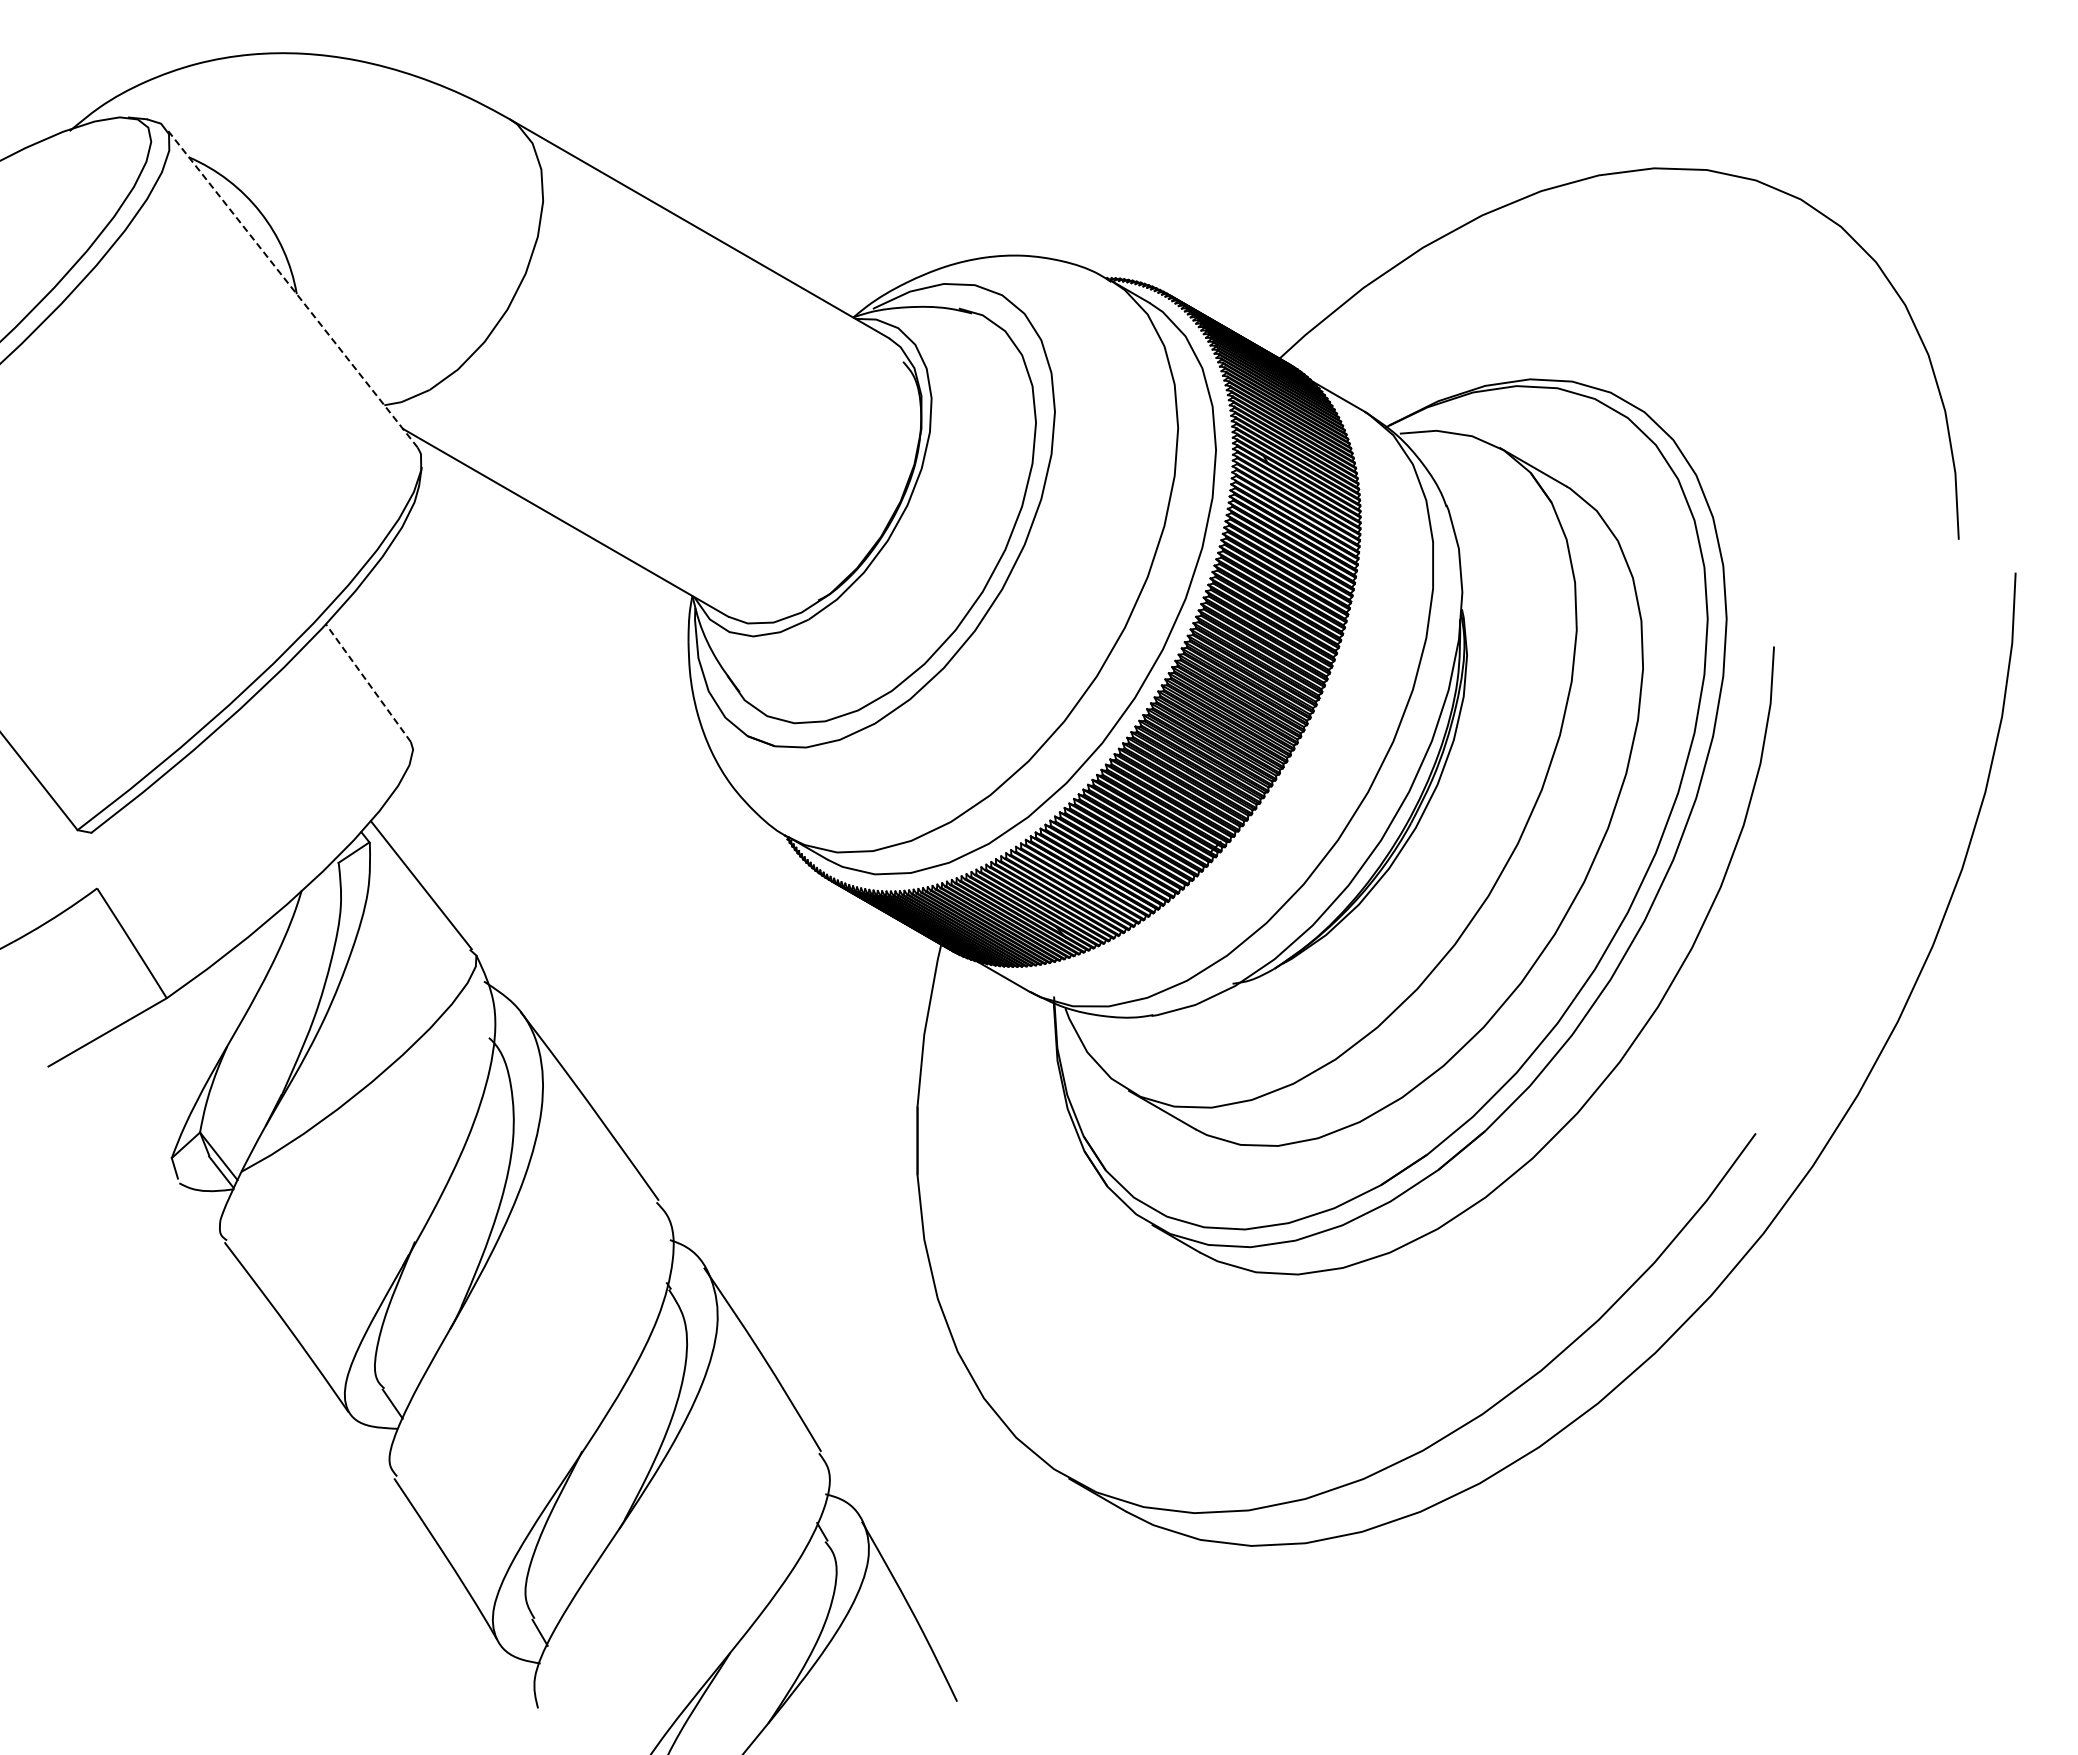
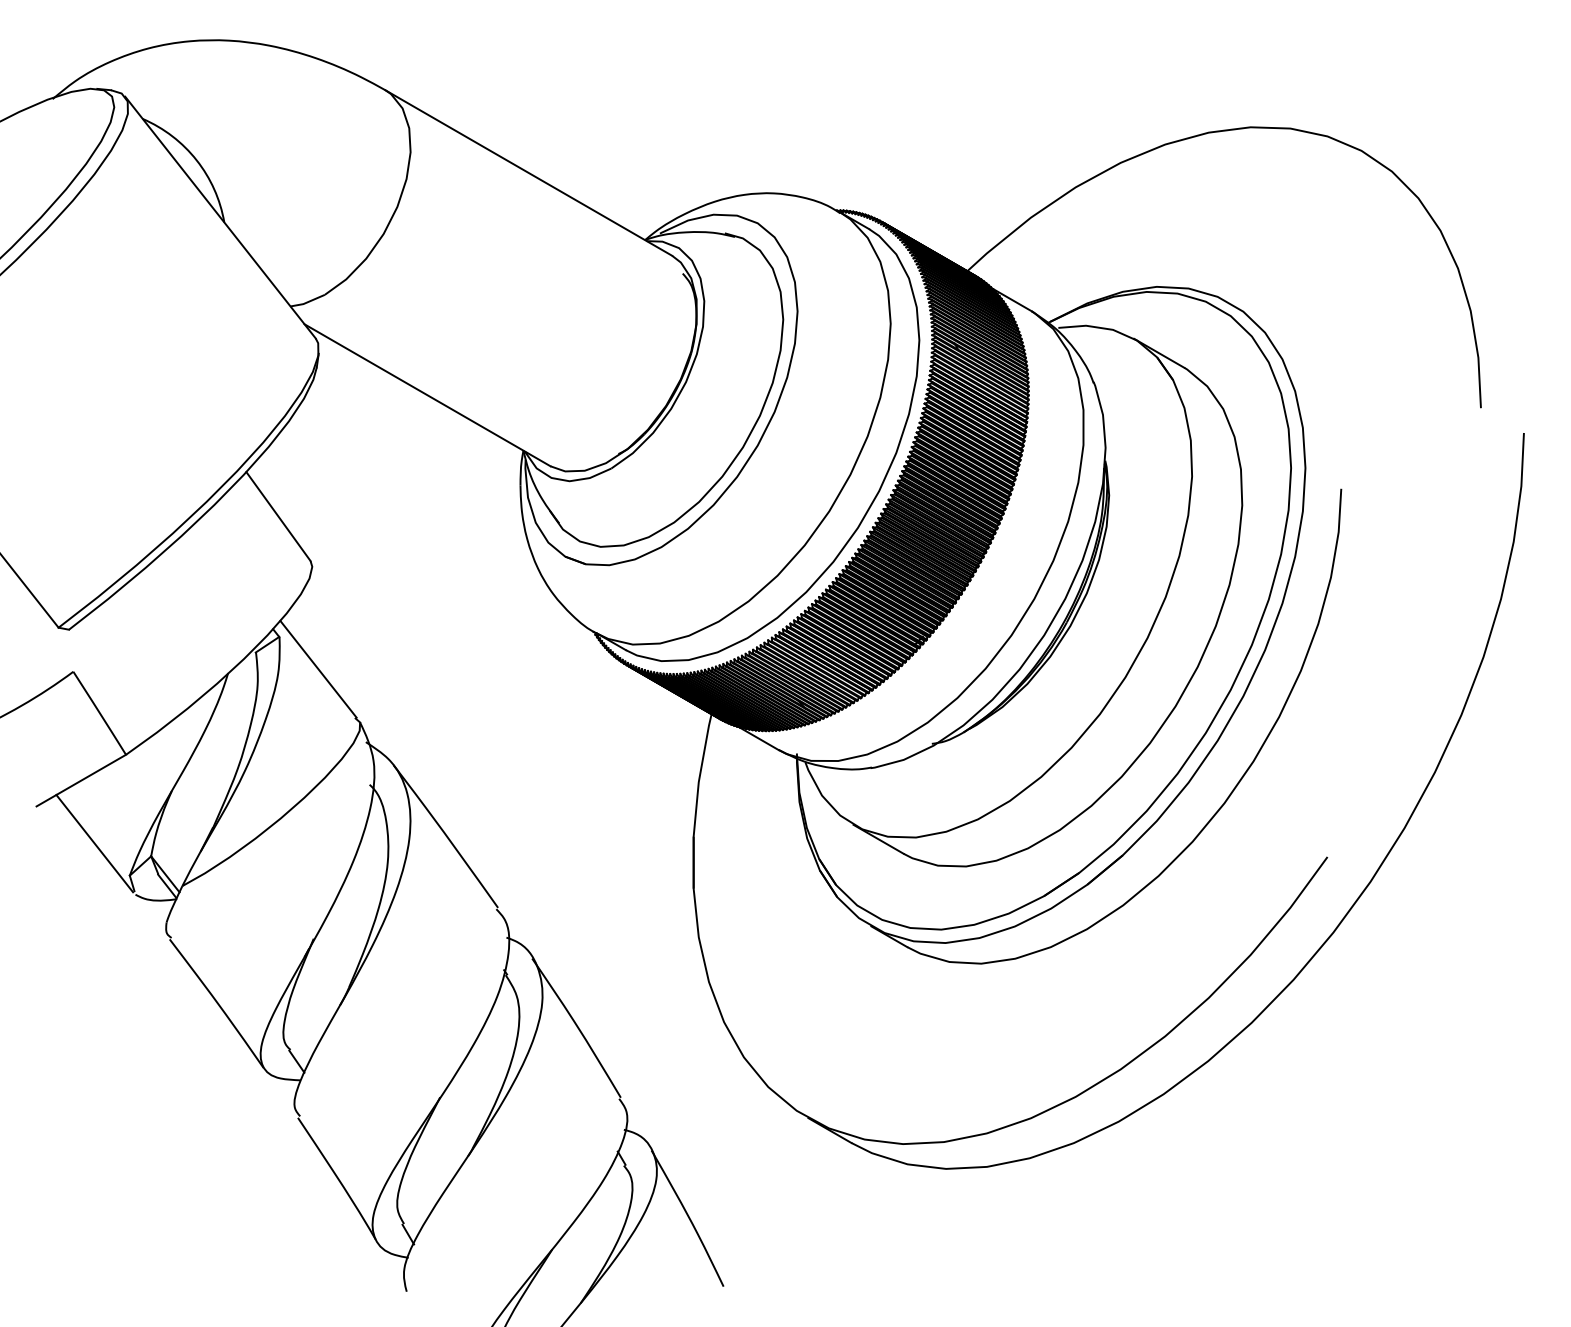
line: (291, 287) -> (220, 217), dashed -> solid
line: (368, 683) -> (278, 516), dashed -> solid
line: (125, 1115) -> (94, 843), added

